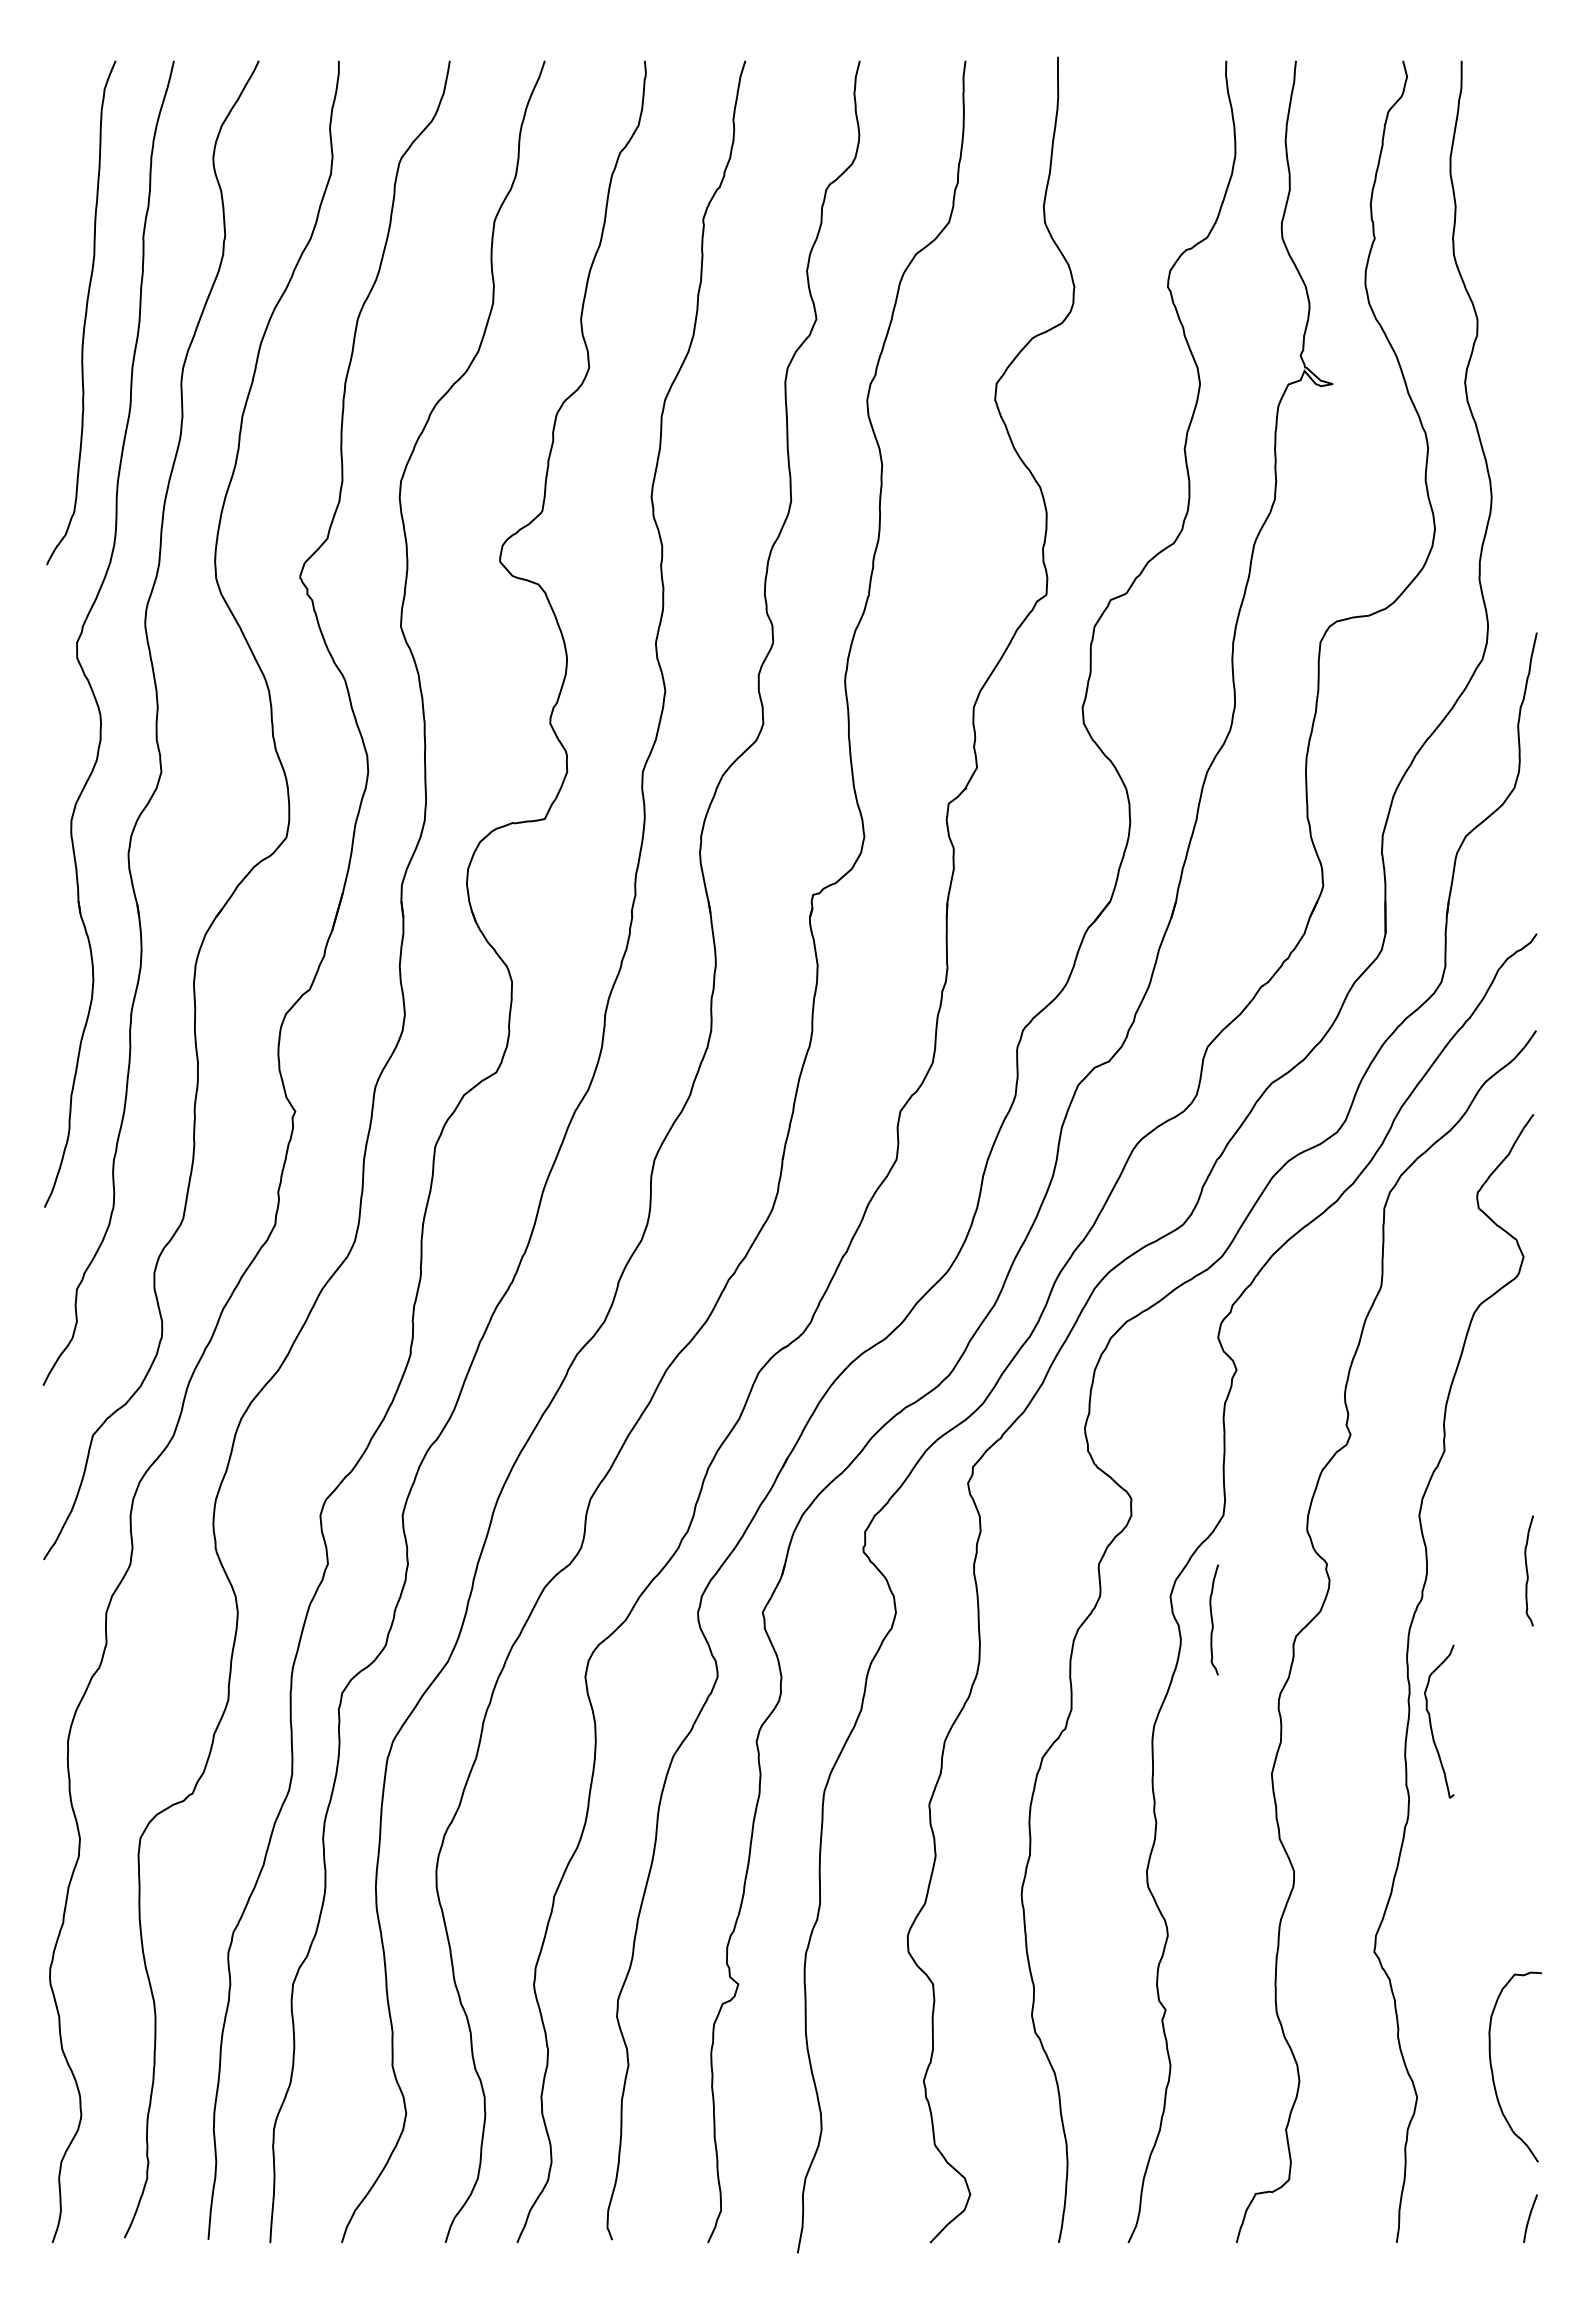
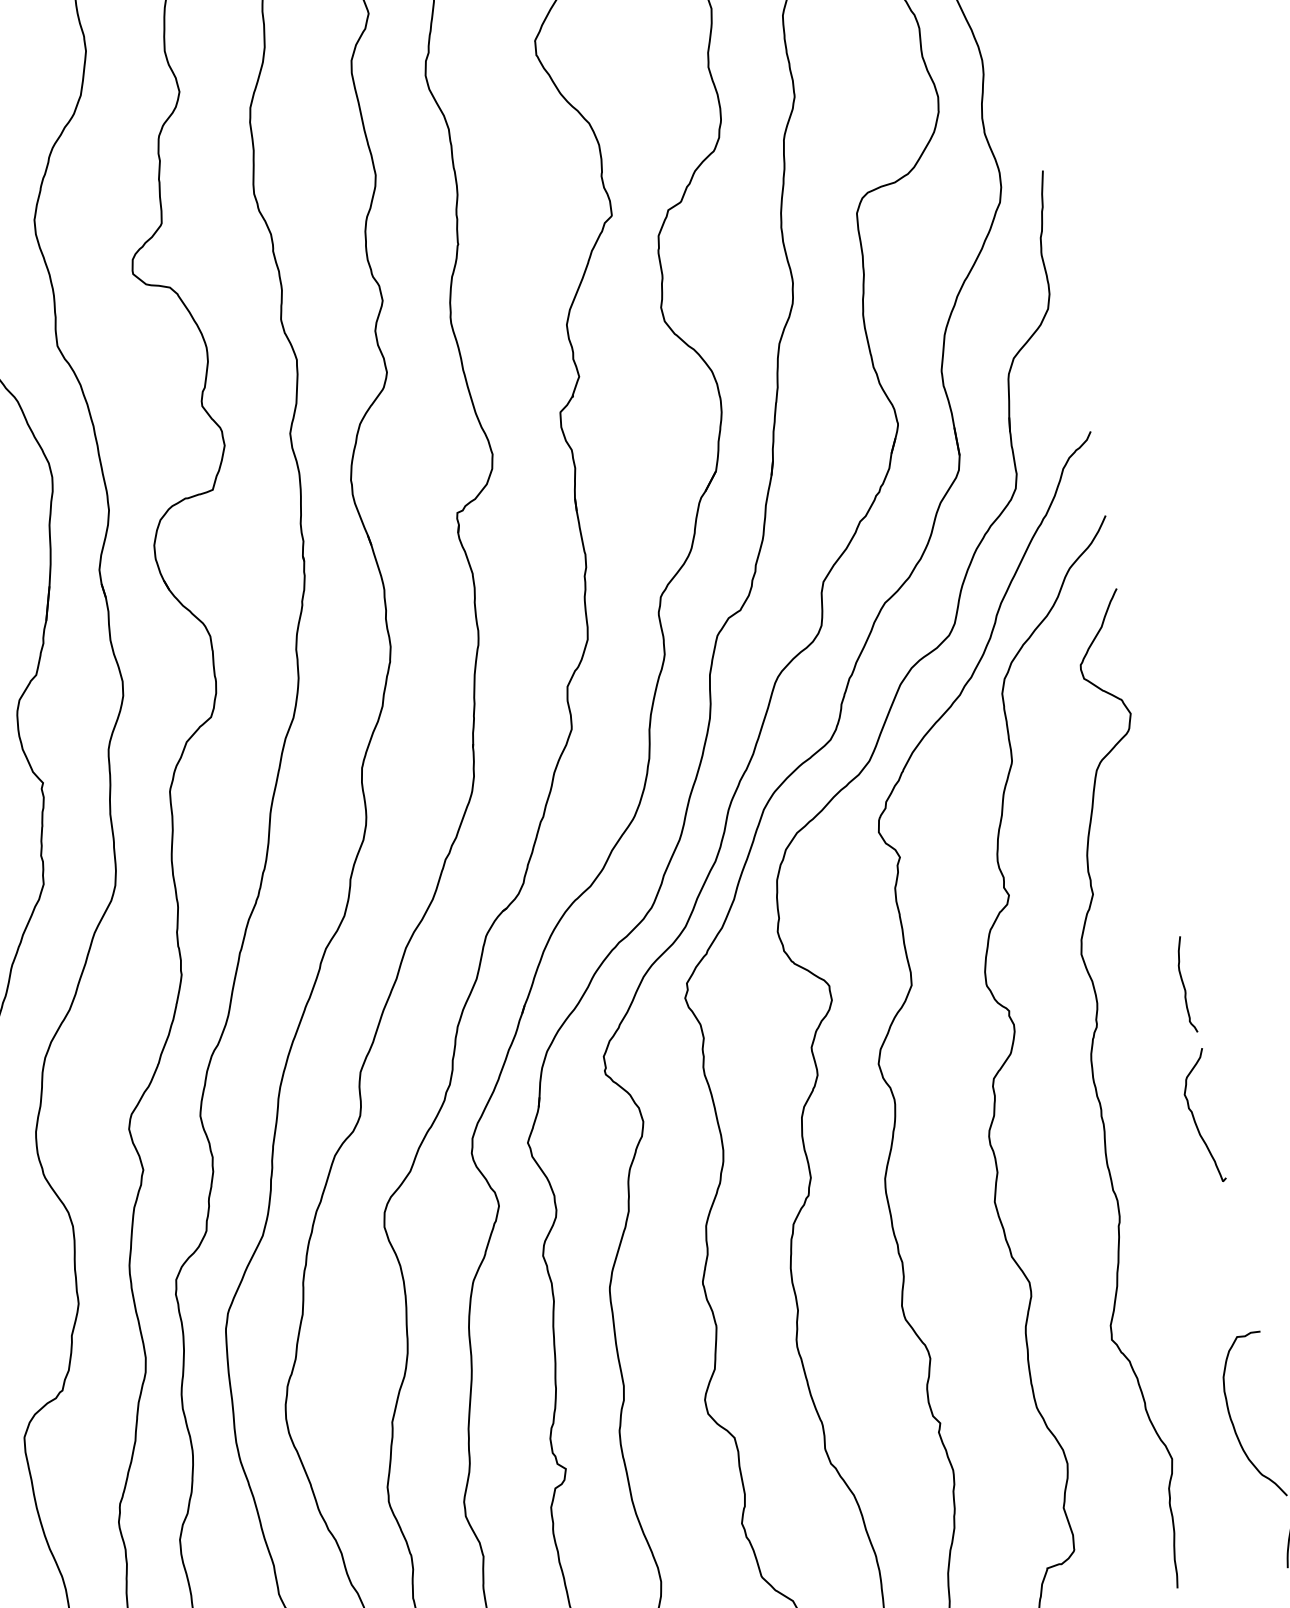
curve: (1212, 1619) -> (918, 1077), removed
curve: (1431, 1722) -> (1195, 1118), moved

